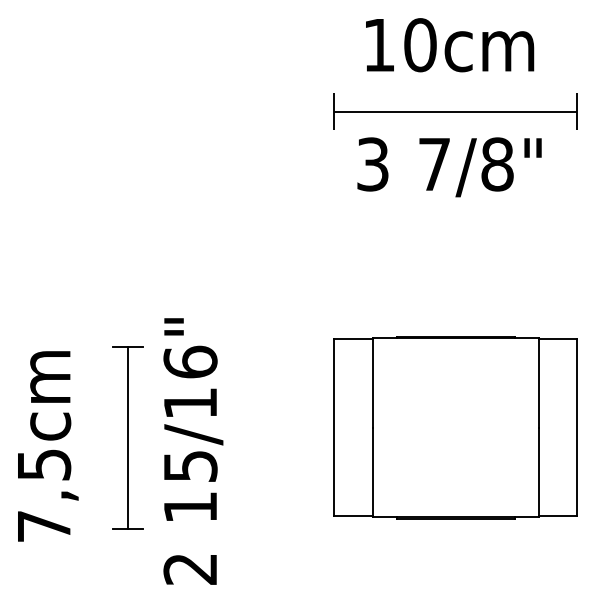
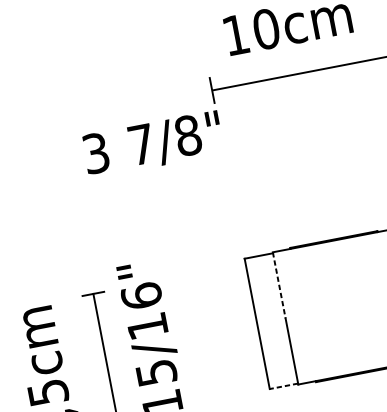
text: (449, 167) -> (153, 144), moved
line: (372, 382) -> (278, 285), solid -> dashed
line: (353, 515) -> (283, 386), solid -> dashed

